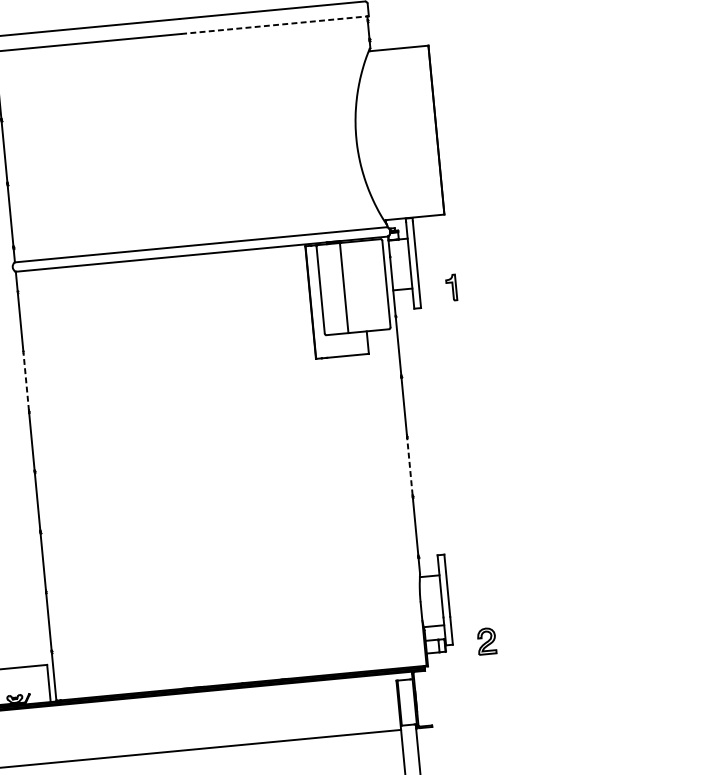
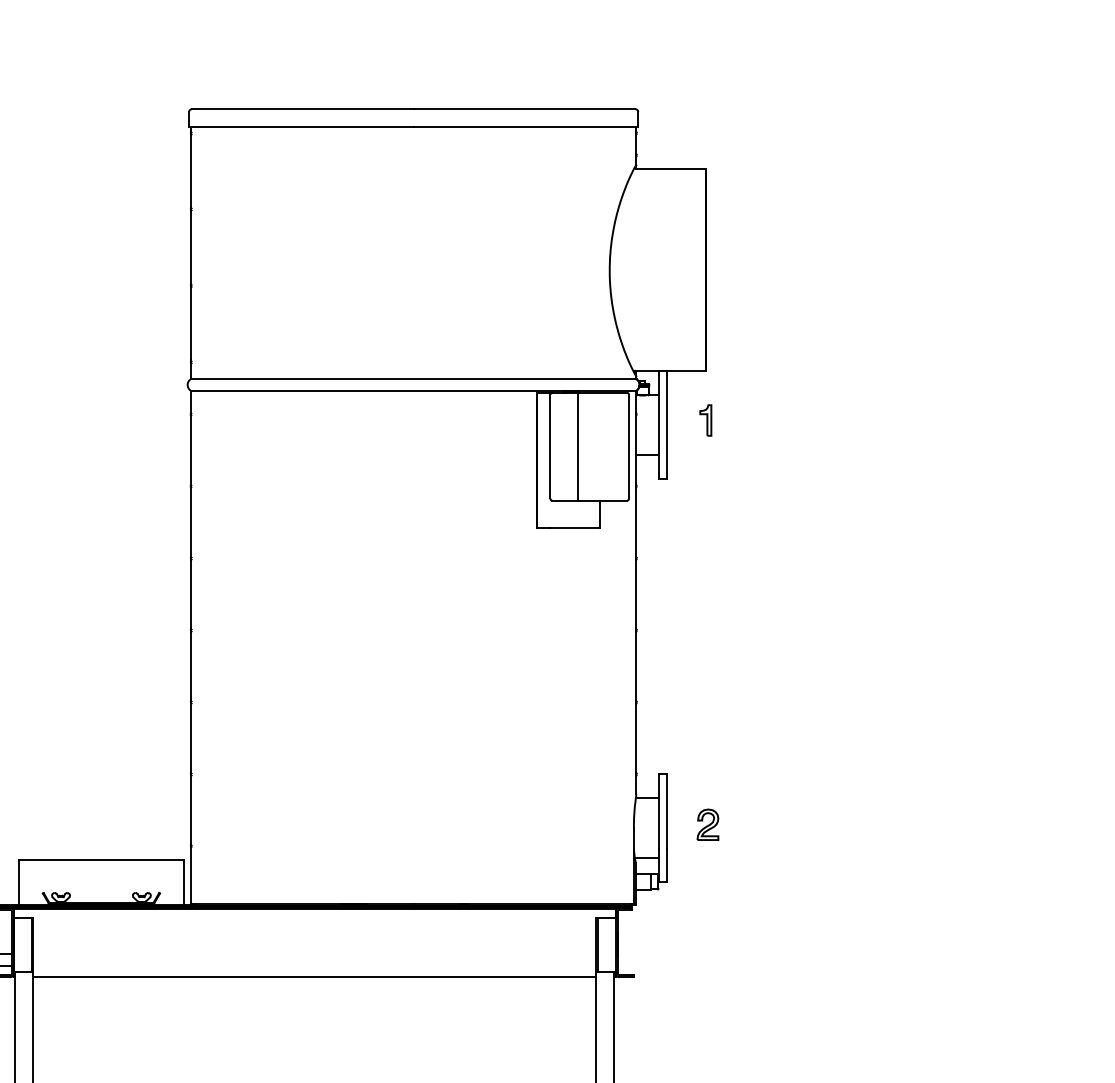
line: (275, 25) -> (526, 127), dashed -> solid
part: (451, 287) -> (705, 420), moved
line: (25, 381) -> (190, 522), dashed -> solid
line: (409, 466) -> (636, 665), dashed -> solid
part: (486, 641) -> (707, 824), moved

